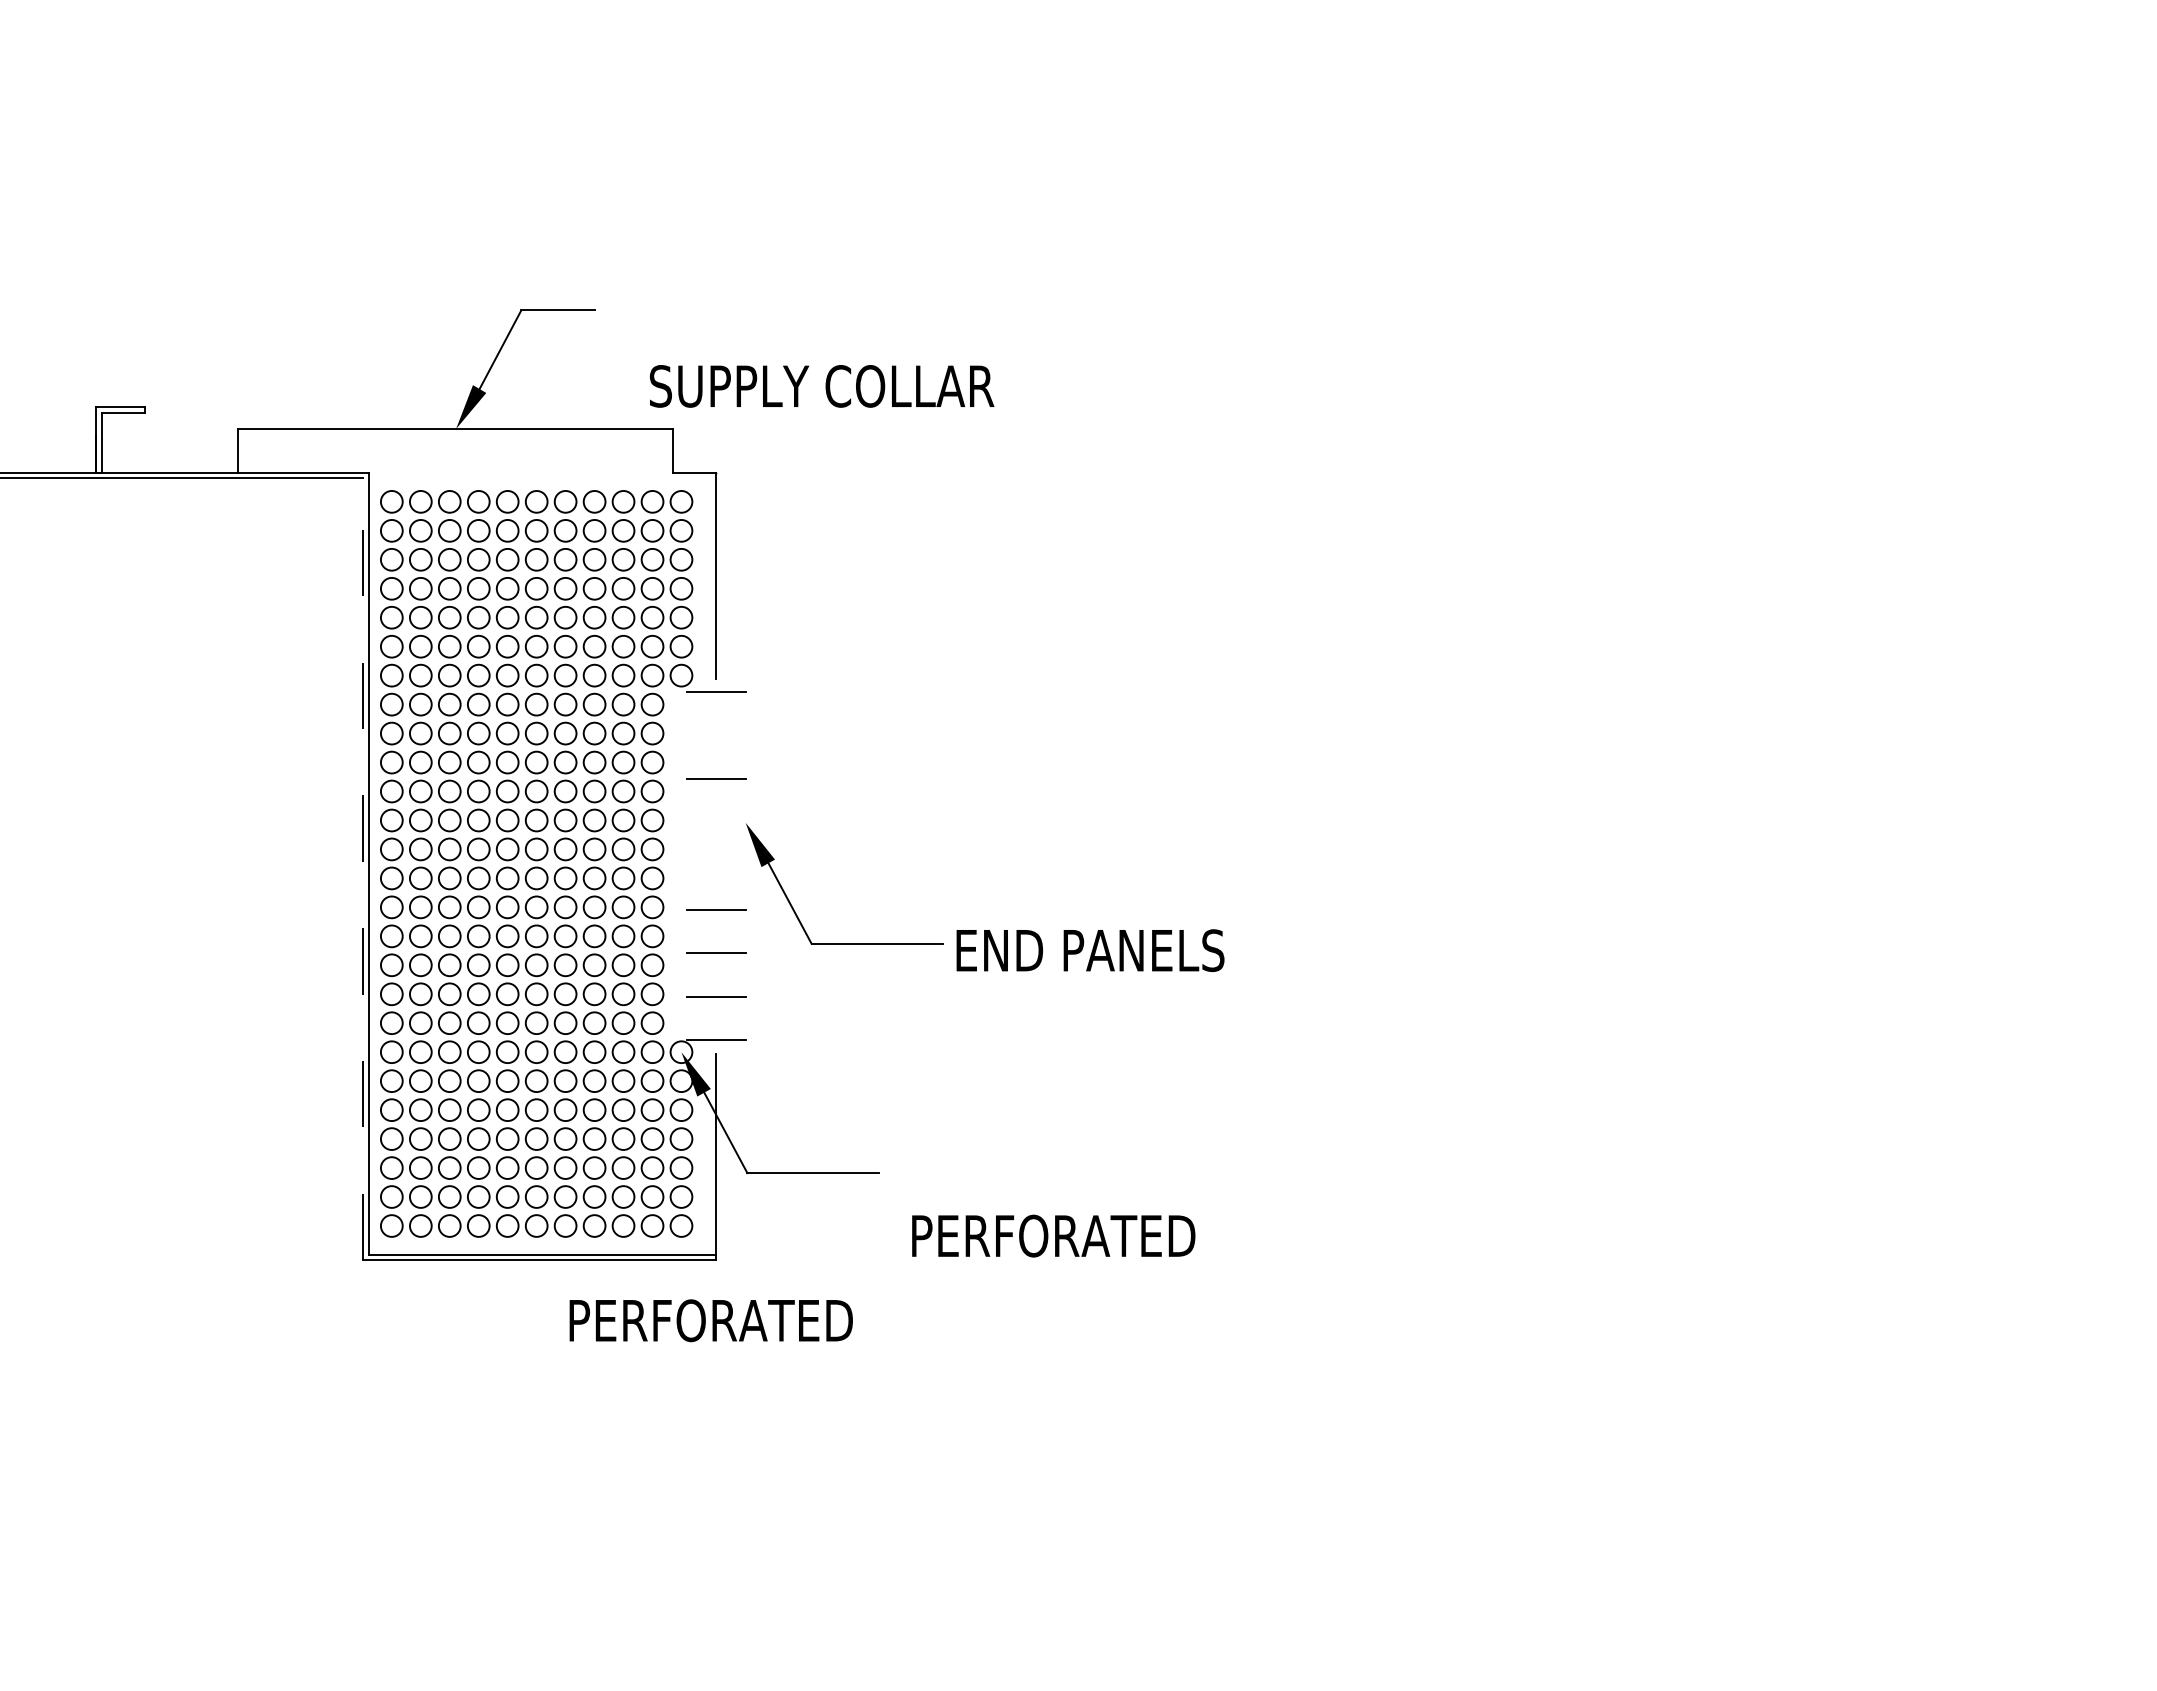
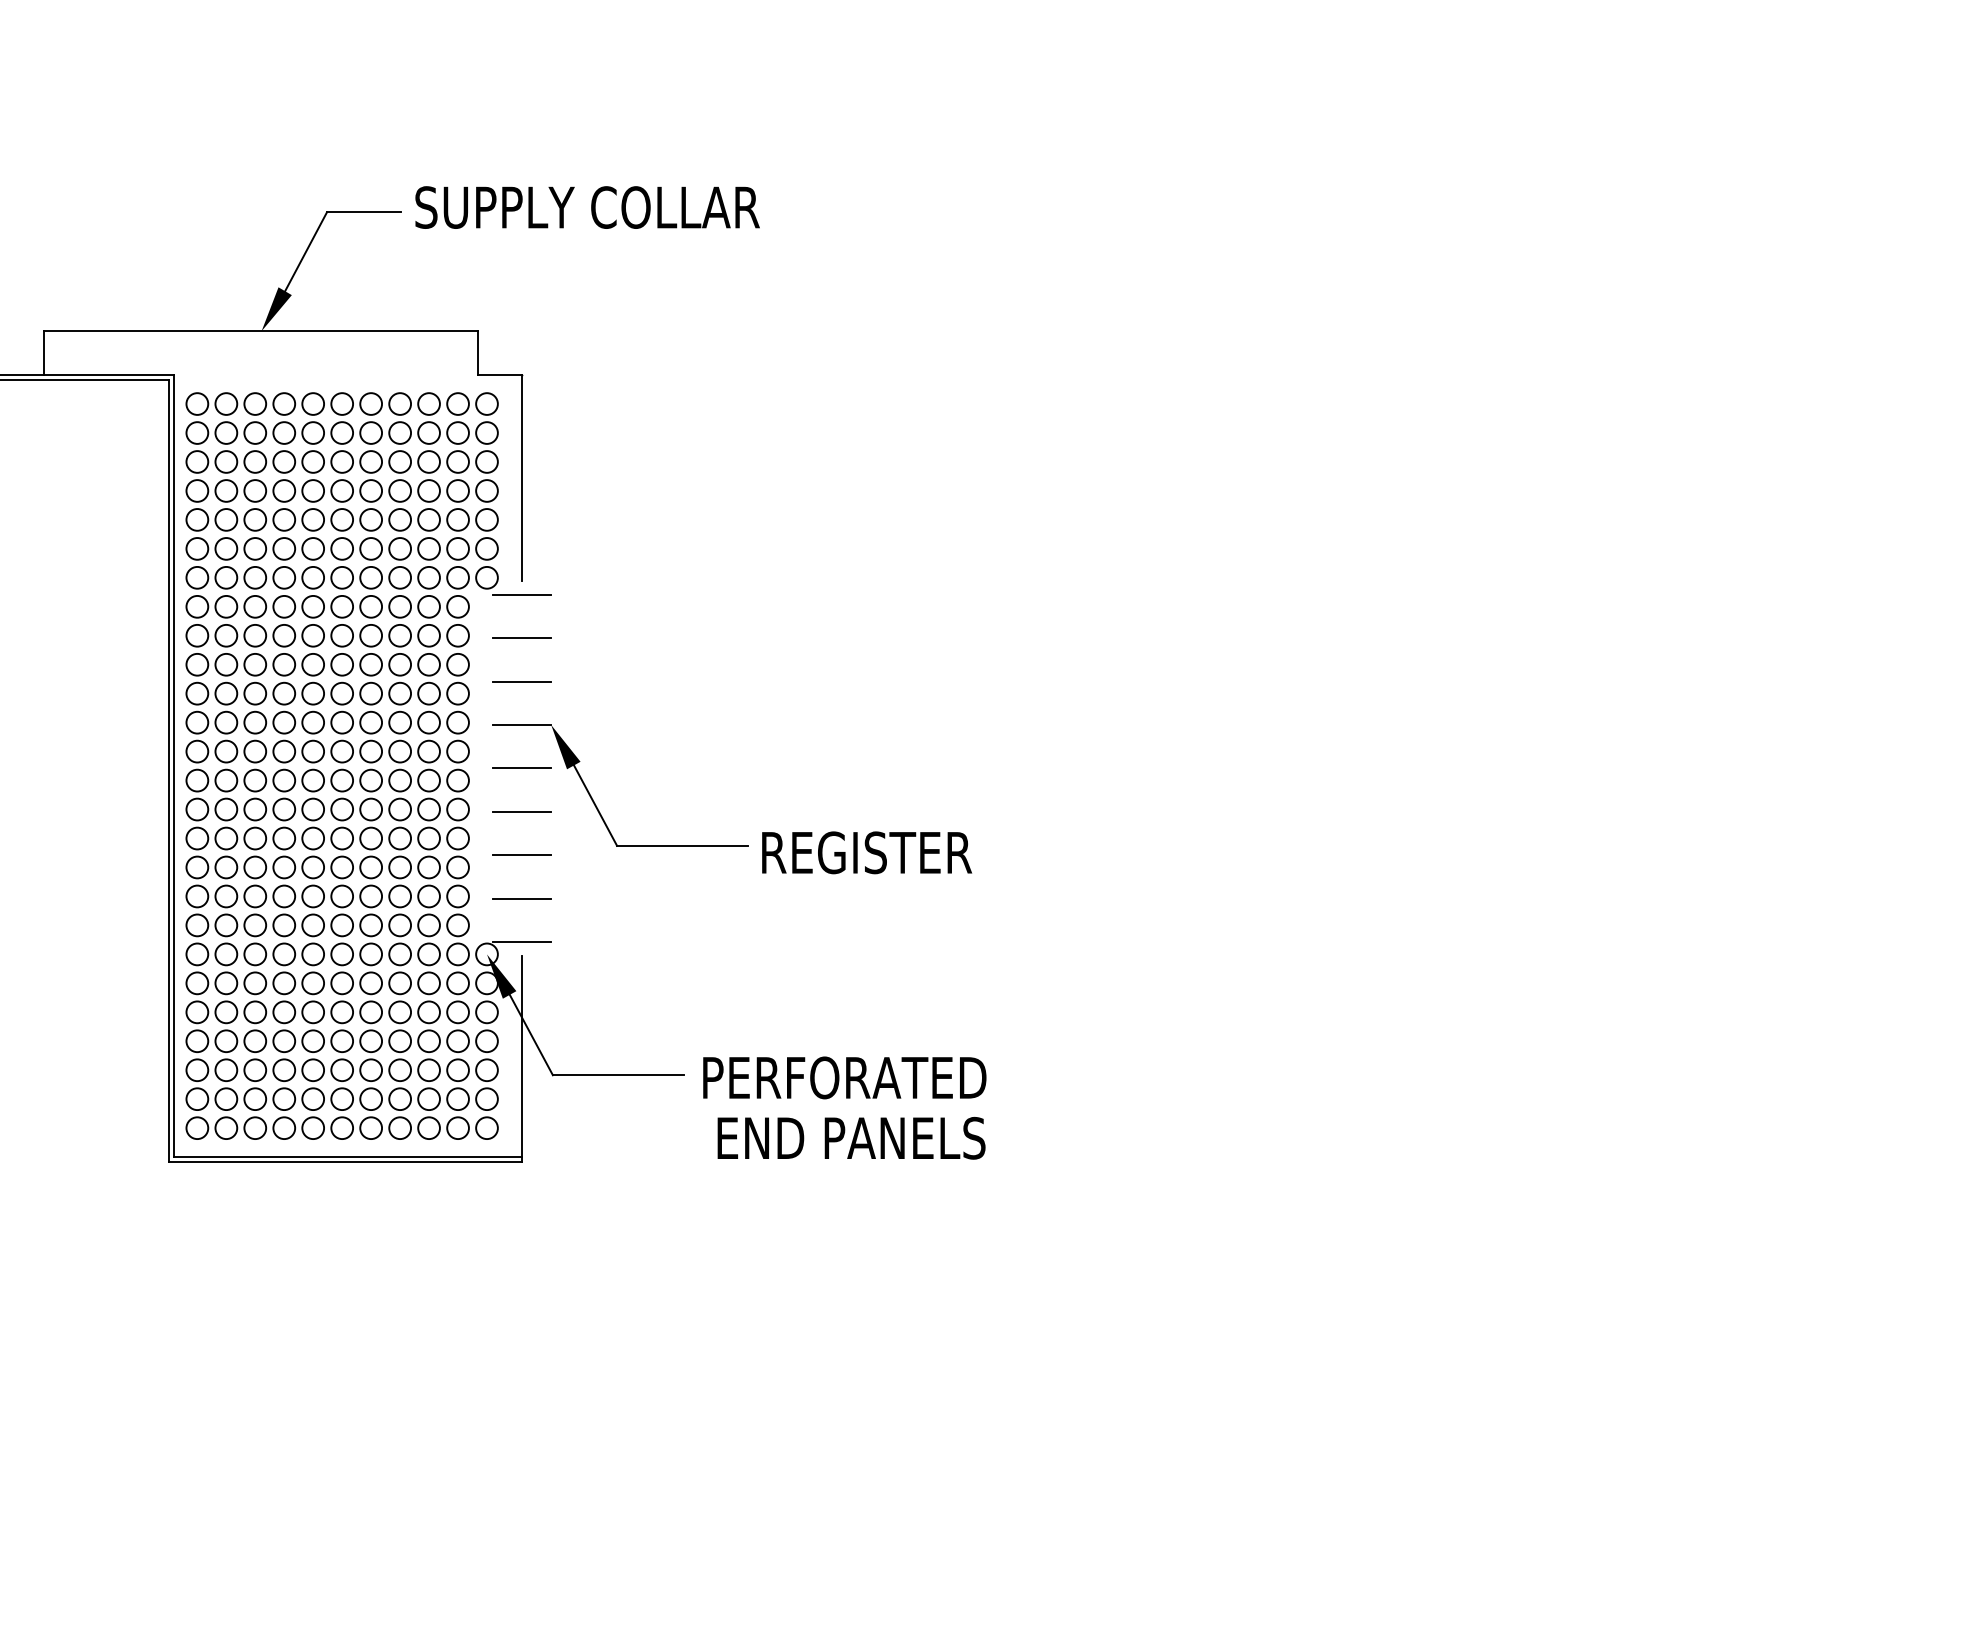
text: (821, 386) -> (587, 207), moved
line: (715, 735) -> (521, 637), added
line: (715, 822) -> (521, 724), added
line: (716, 865) -> (522, 767), added
line: (363, 868) -> (169, 770), dashed -> solid
text: (1092, 950) -> (898, 852), END PANELS -> REGISTER
text: (1055, 1235) -> (861, 1137), PERFORATED -> END PANELS
text: (710, 1320) -> (844, 1077), moved

